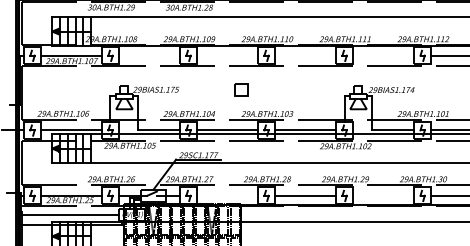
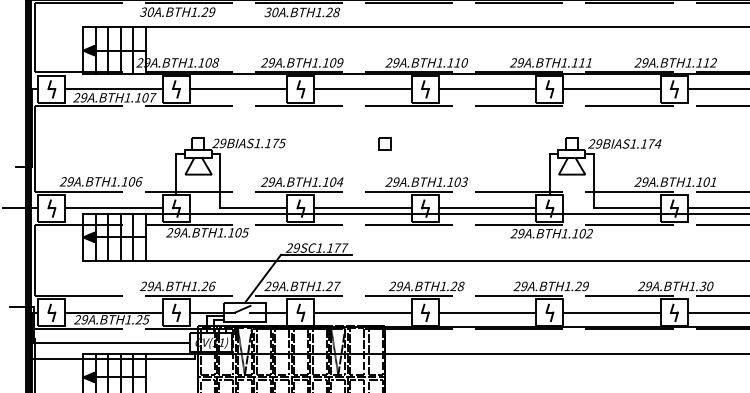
line: (149, 55) -> (238, 88), added
line: (227, 55) -> (363, 88), added
line: (305, 55) -> (487, 88), added
line: (383, 55) -> (611, 88), added
part: (240, 89) -> (383, 143), size x0.62
line: (227, 195) -> (363, 312), added
line: (383, 195) -> (611, 312), added

